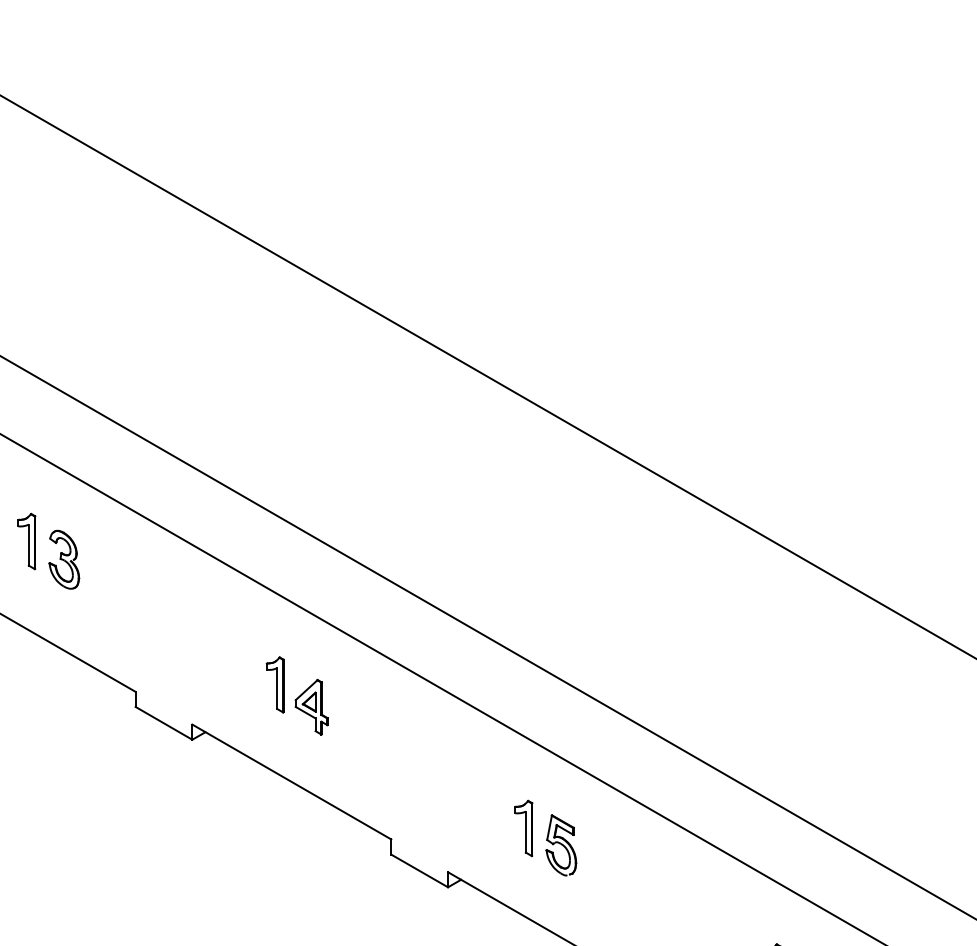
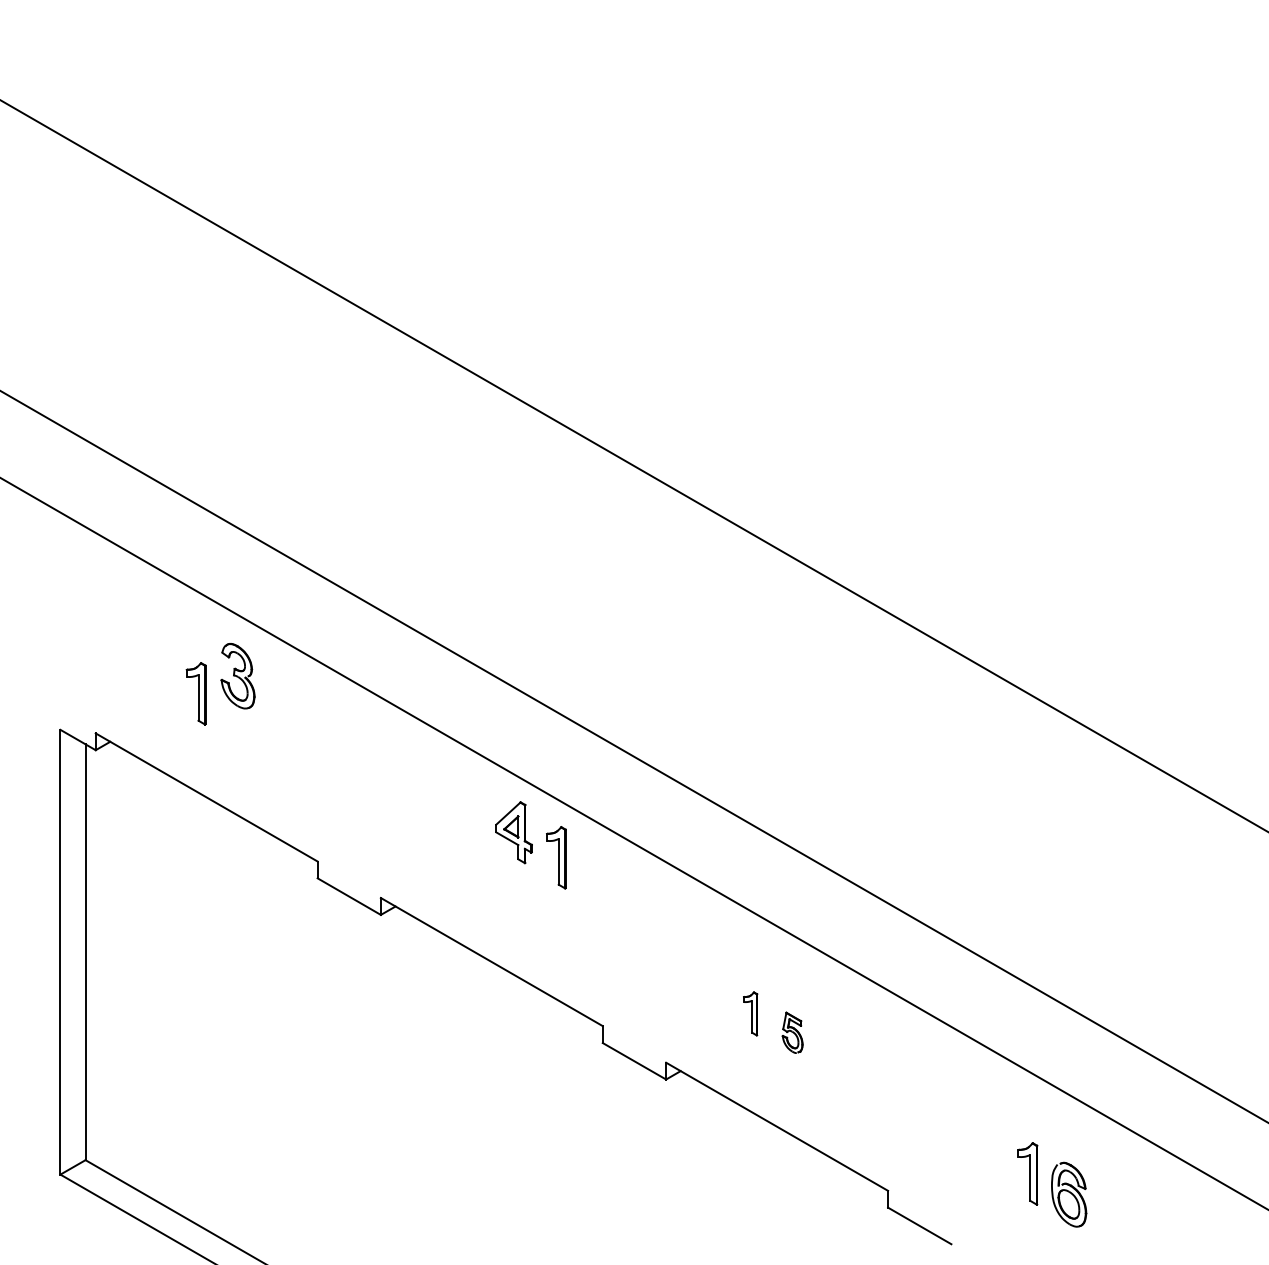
part: (63, 560) -> (237, 676), moved
part: (275, 684) -> (556, 857), moved
part: (311, 707) -> (513, 832), moved
part: (523, 828) -> (750, 1013), size x0.7
part: (561, 845) -> (792, 1032), size x0.6

